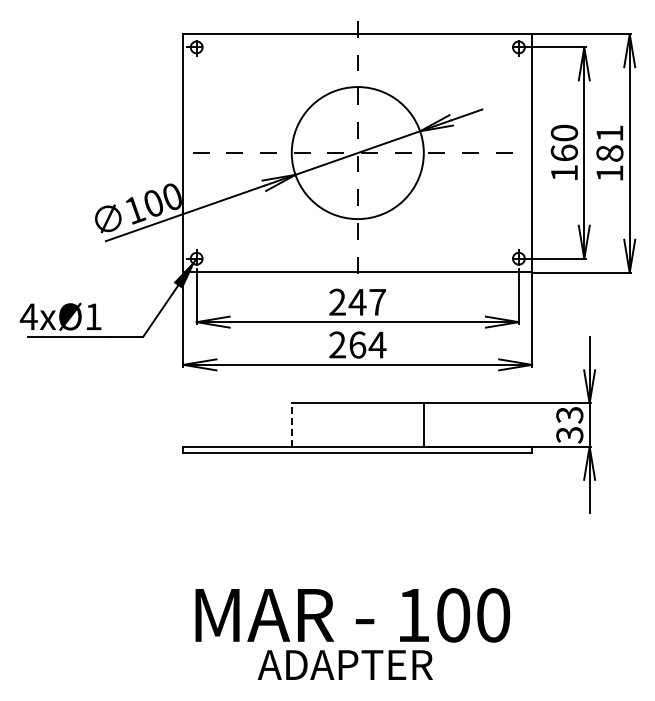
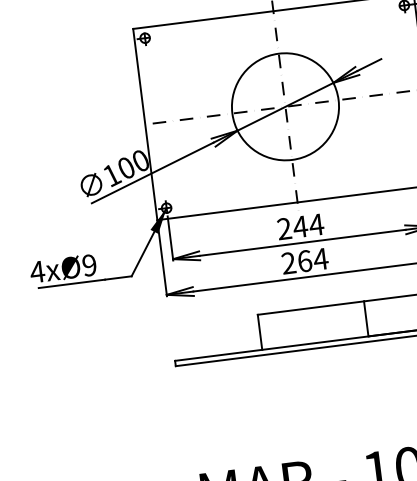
text: (377, 302) -> (316, 225), 247 -> 244
text: (93, 316) -> (89, 265), 4xØ1 -> 4xØ9
line: (291, 425) -> (259, 332), dashed -> solid

